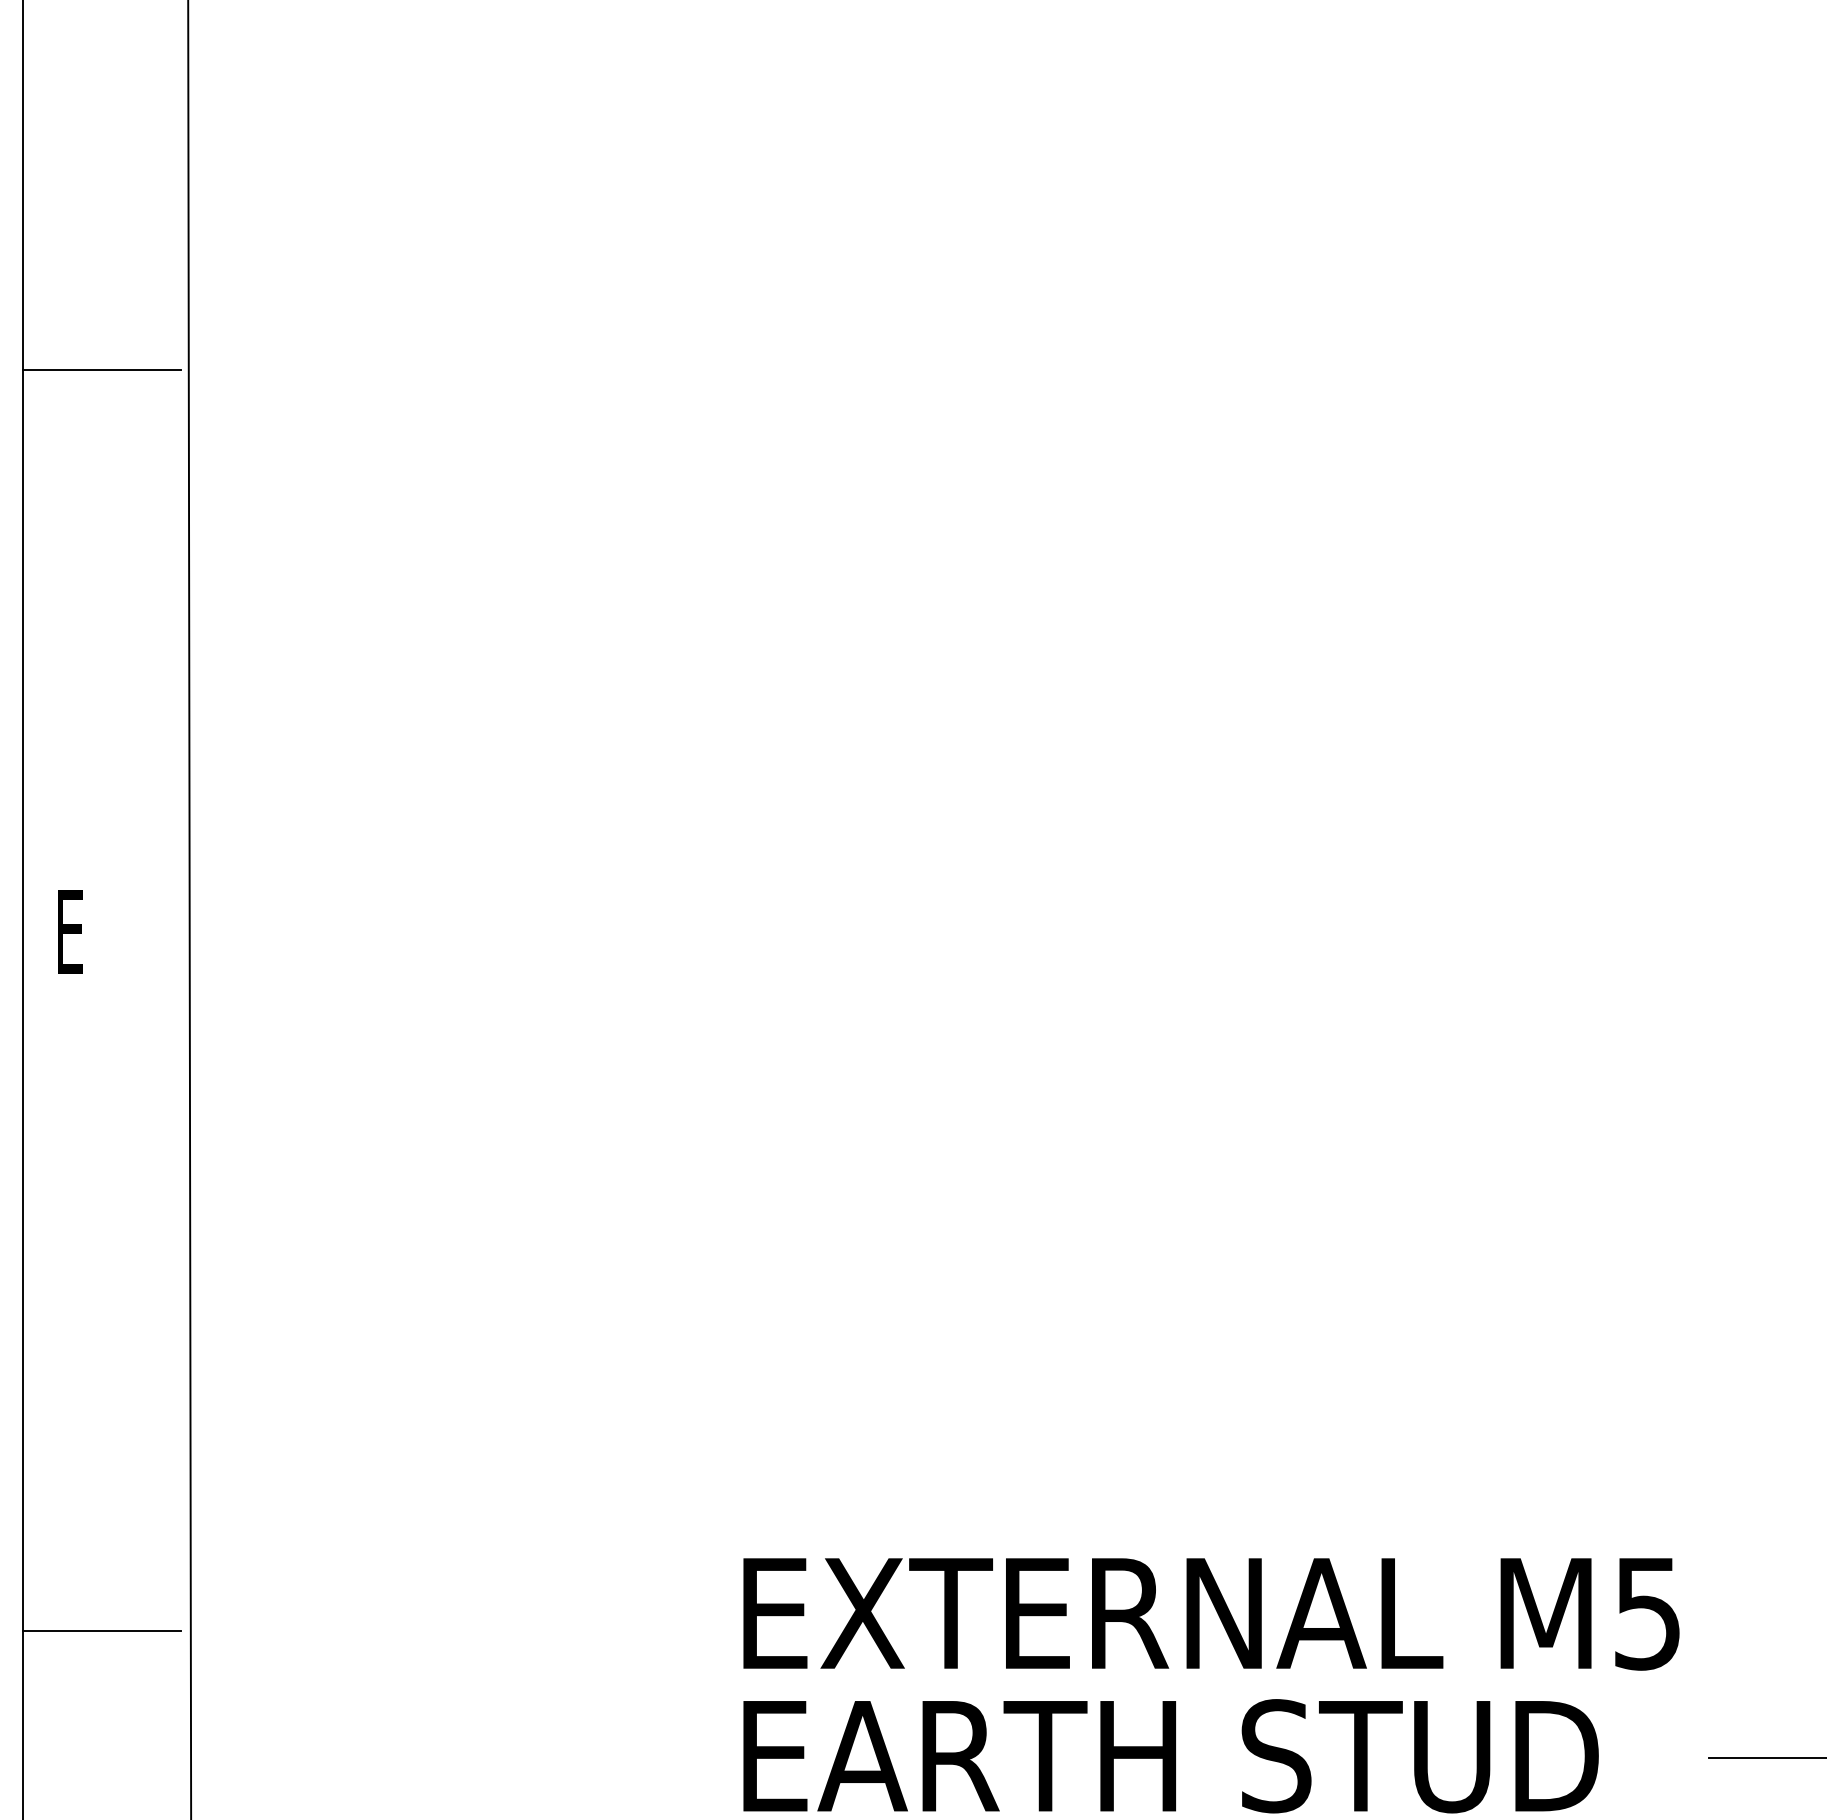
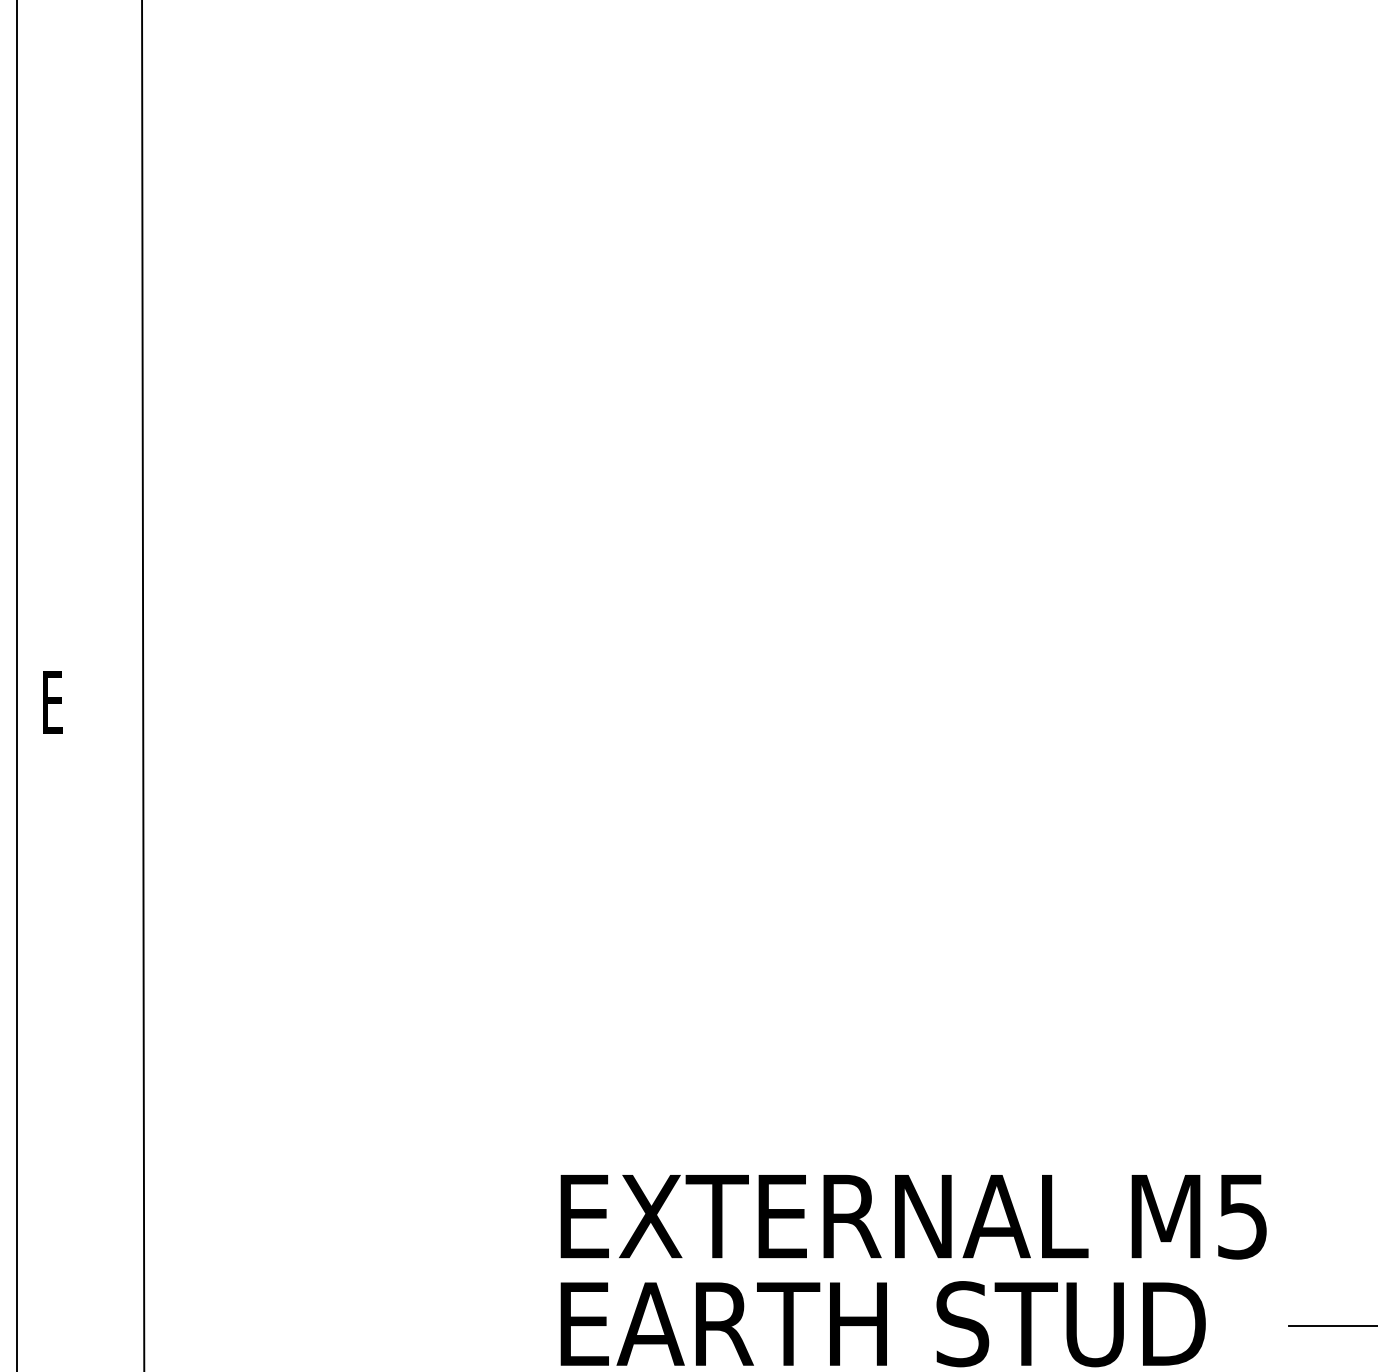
line: (101, 369) -> (76, 278), removed
line: (101, 1631) -> (76, 1230), removed

